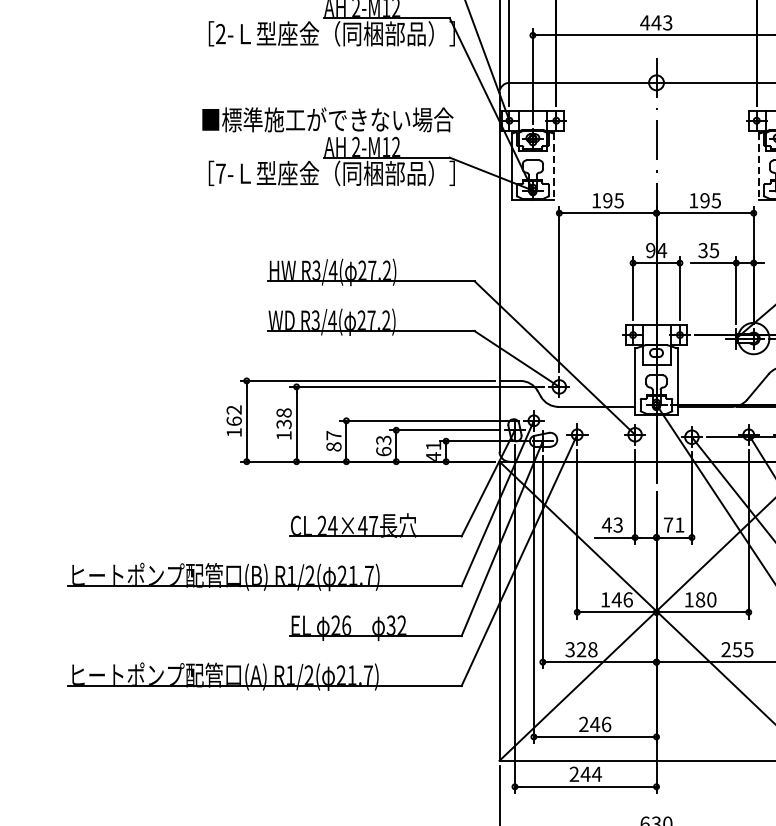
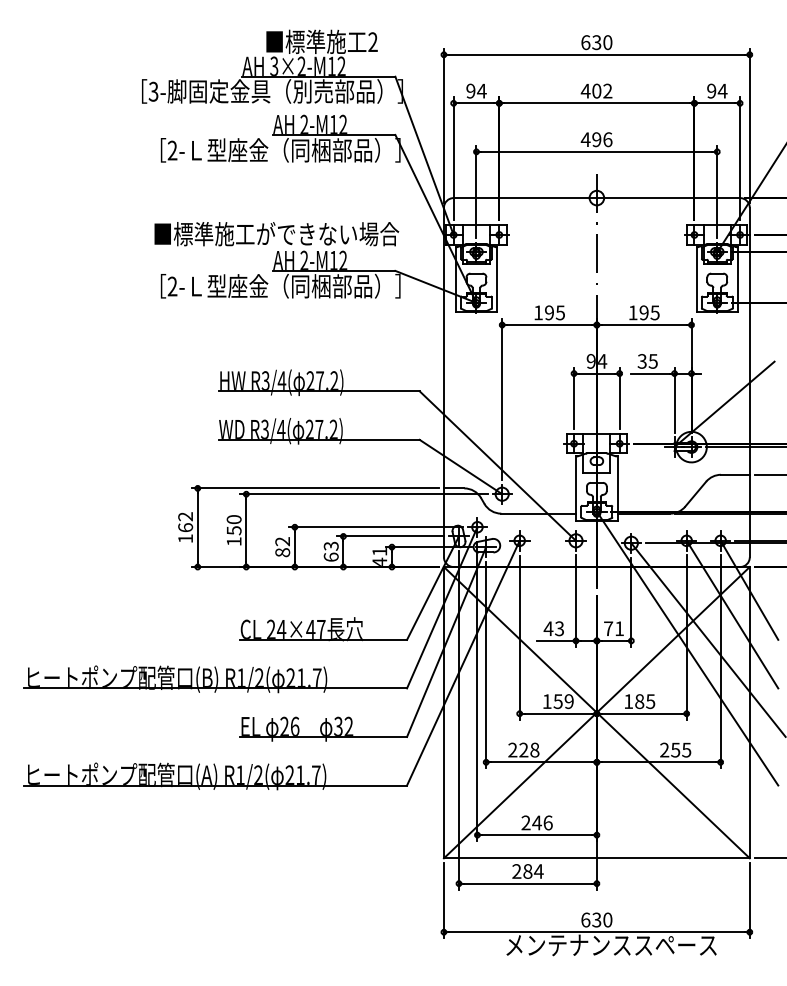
text: (661, 22) -> (601, 139), 443 -> 496
line: (554, 166) -> (497, 279), dashed -> solid
line: (758, 166) -> (696, 279), dashed -> solid
text: (220, 173) -> (172, 286), 7- -> 2-
text: (283, 418) -> (233, 524), 138 -> 150
text: (333, 435) -> (282, 541), 87 -> 82
text: (622, 599) -> (563, 701), 146 -> 159
text: (711, 599) -> (650, 701), 180 -> 185
text: (569, 650) -> (512, 750), 328 -> 228
text: (585, 774) -> (527, 871), 244 -> 284

